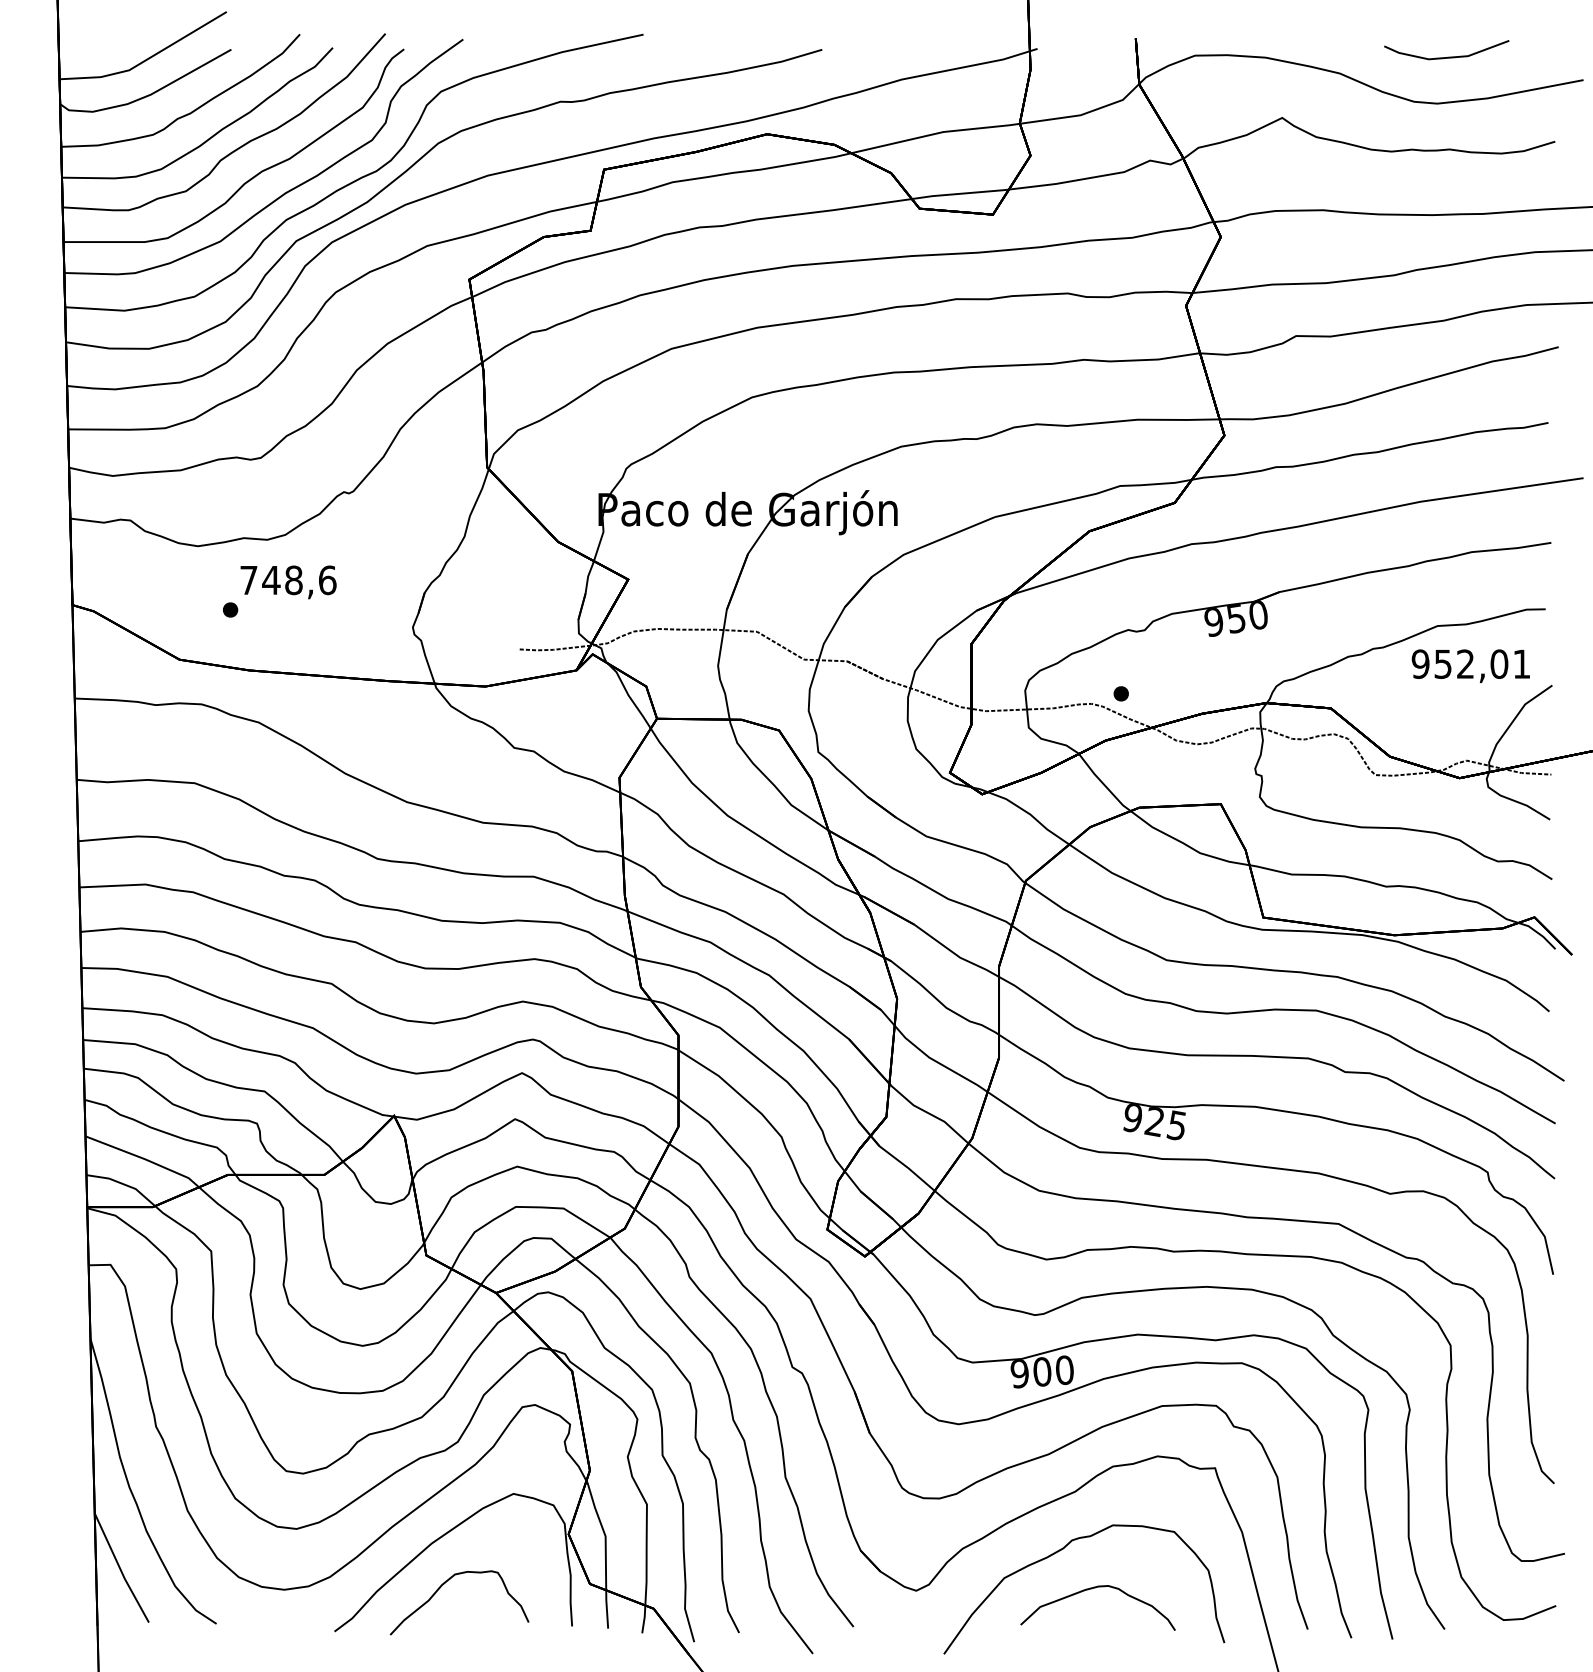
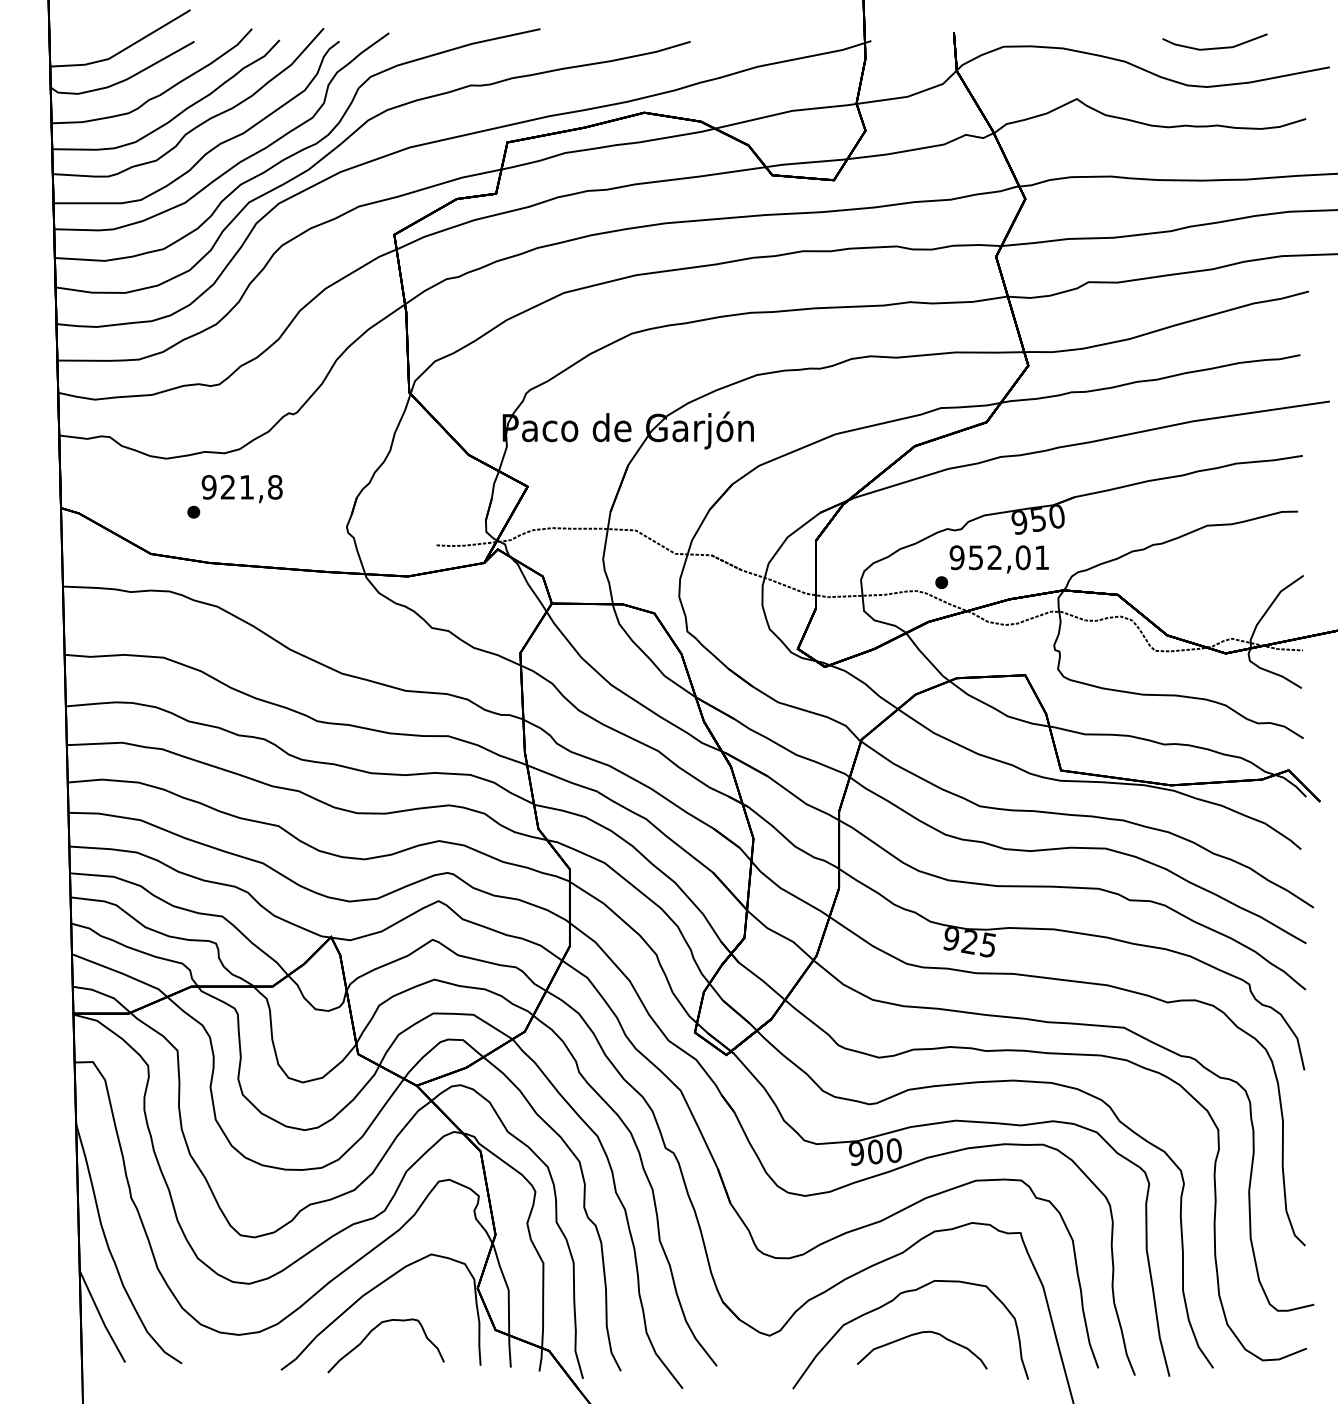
text: (287, 579) -> (241, 486), 748,6 -> 921,8
text: (1469, 666) -> (998, 559), moved

